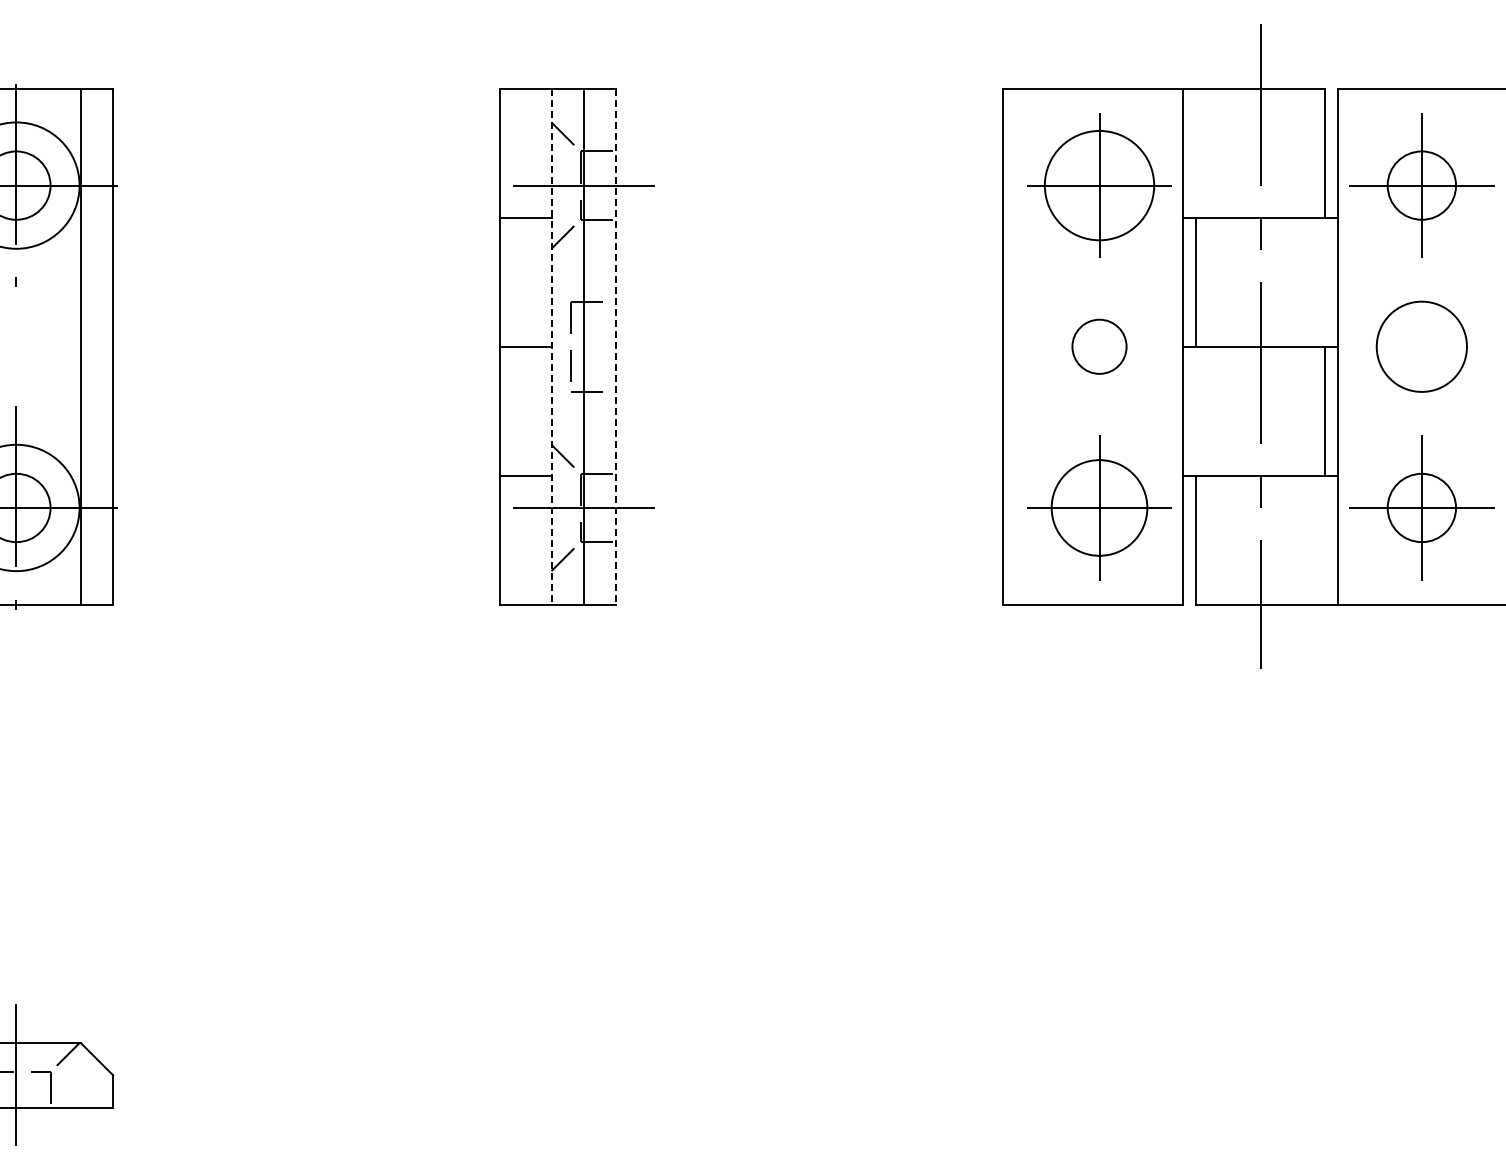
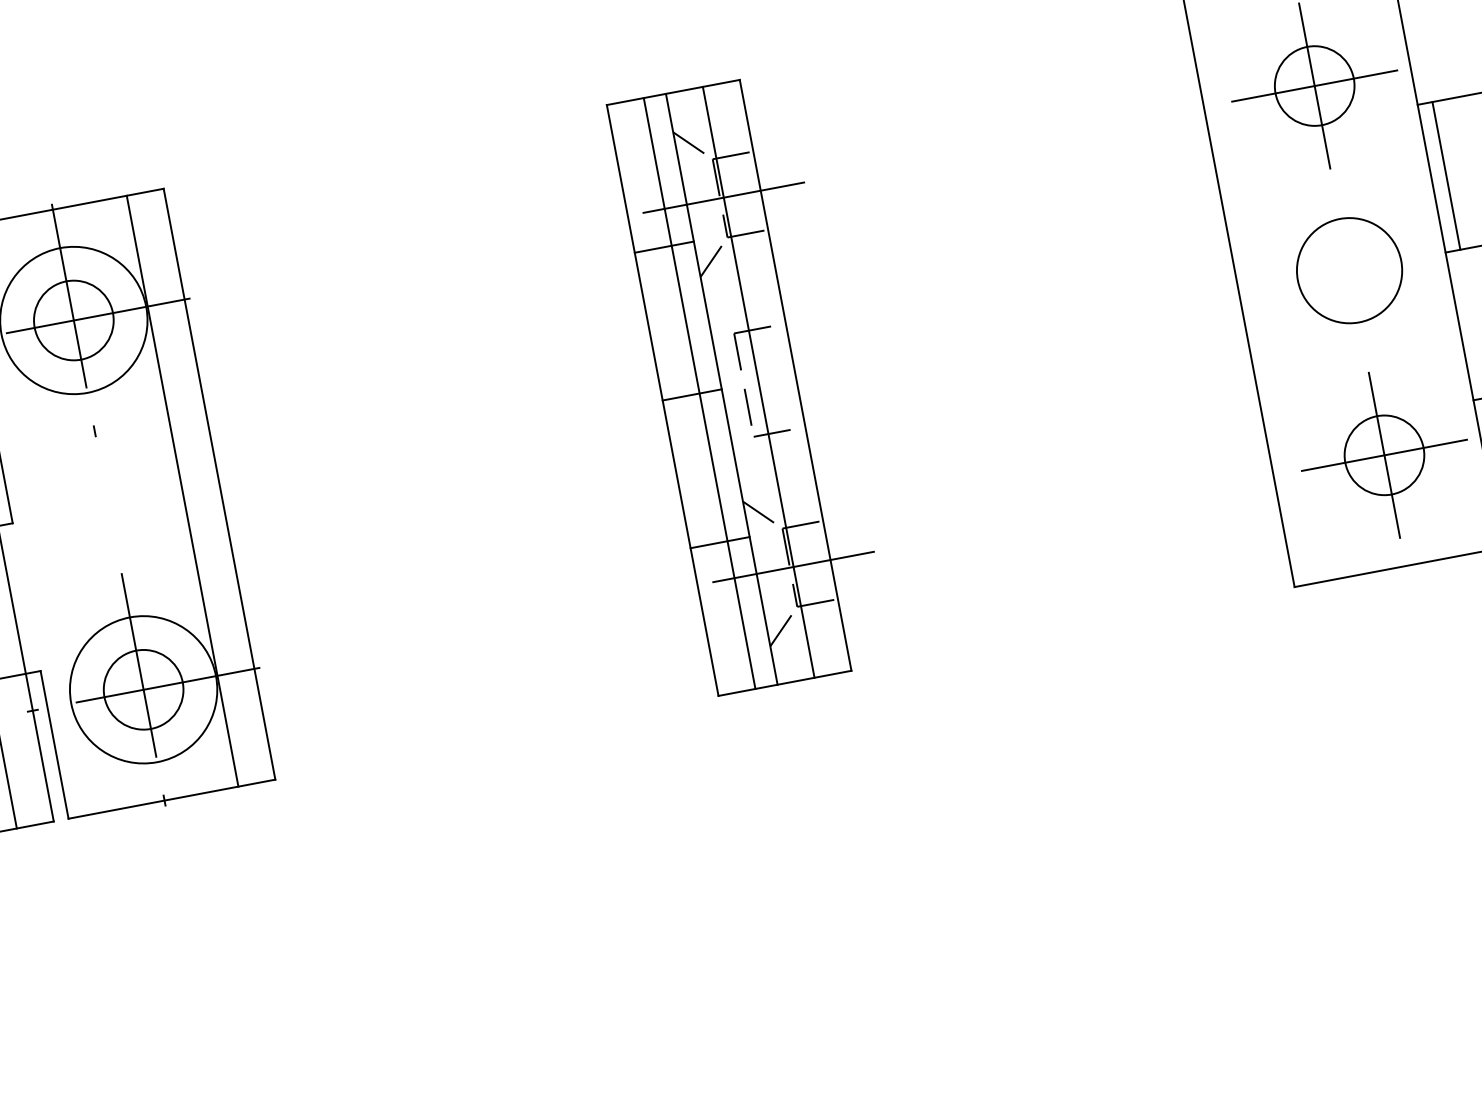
circle: (1099, 185) -> (1314, 85), size x0.62
line: (532, 346) -> (699, 393), added
line: (551, 346) -> (721, 388), dashed -> solid
line: (615, 346) -> (795, 375), dashed -> solid
circle: (1099, 346) -> (1349, 270), size x1.67
circle: (1099, 507) -> (1384, 454), size x0.71

